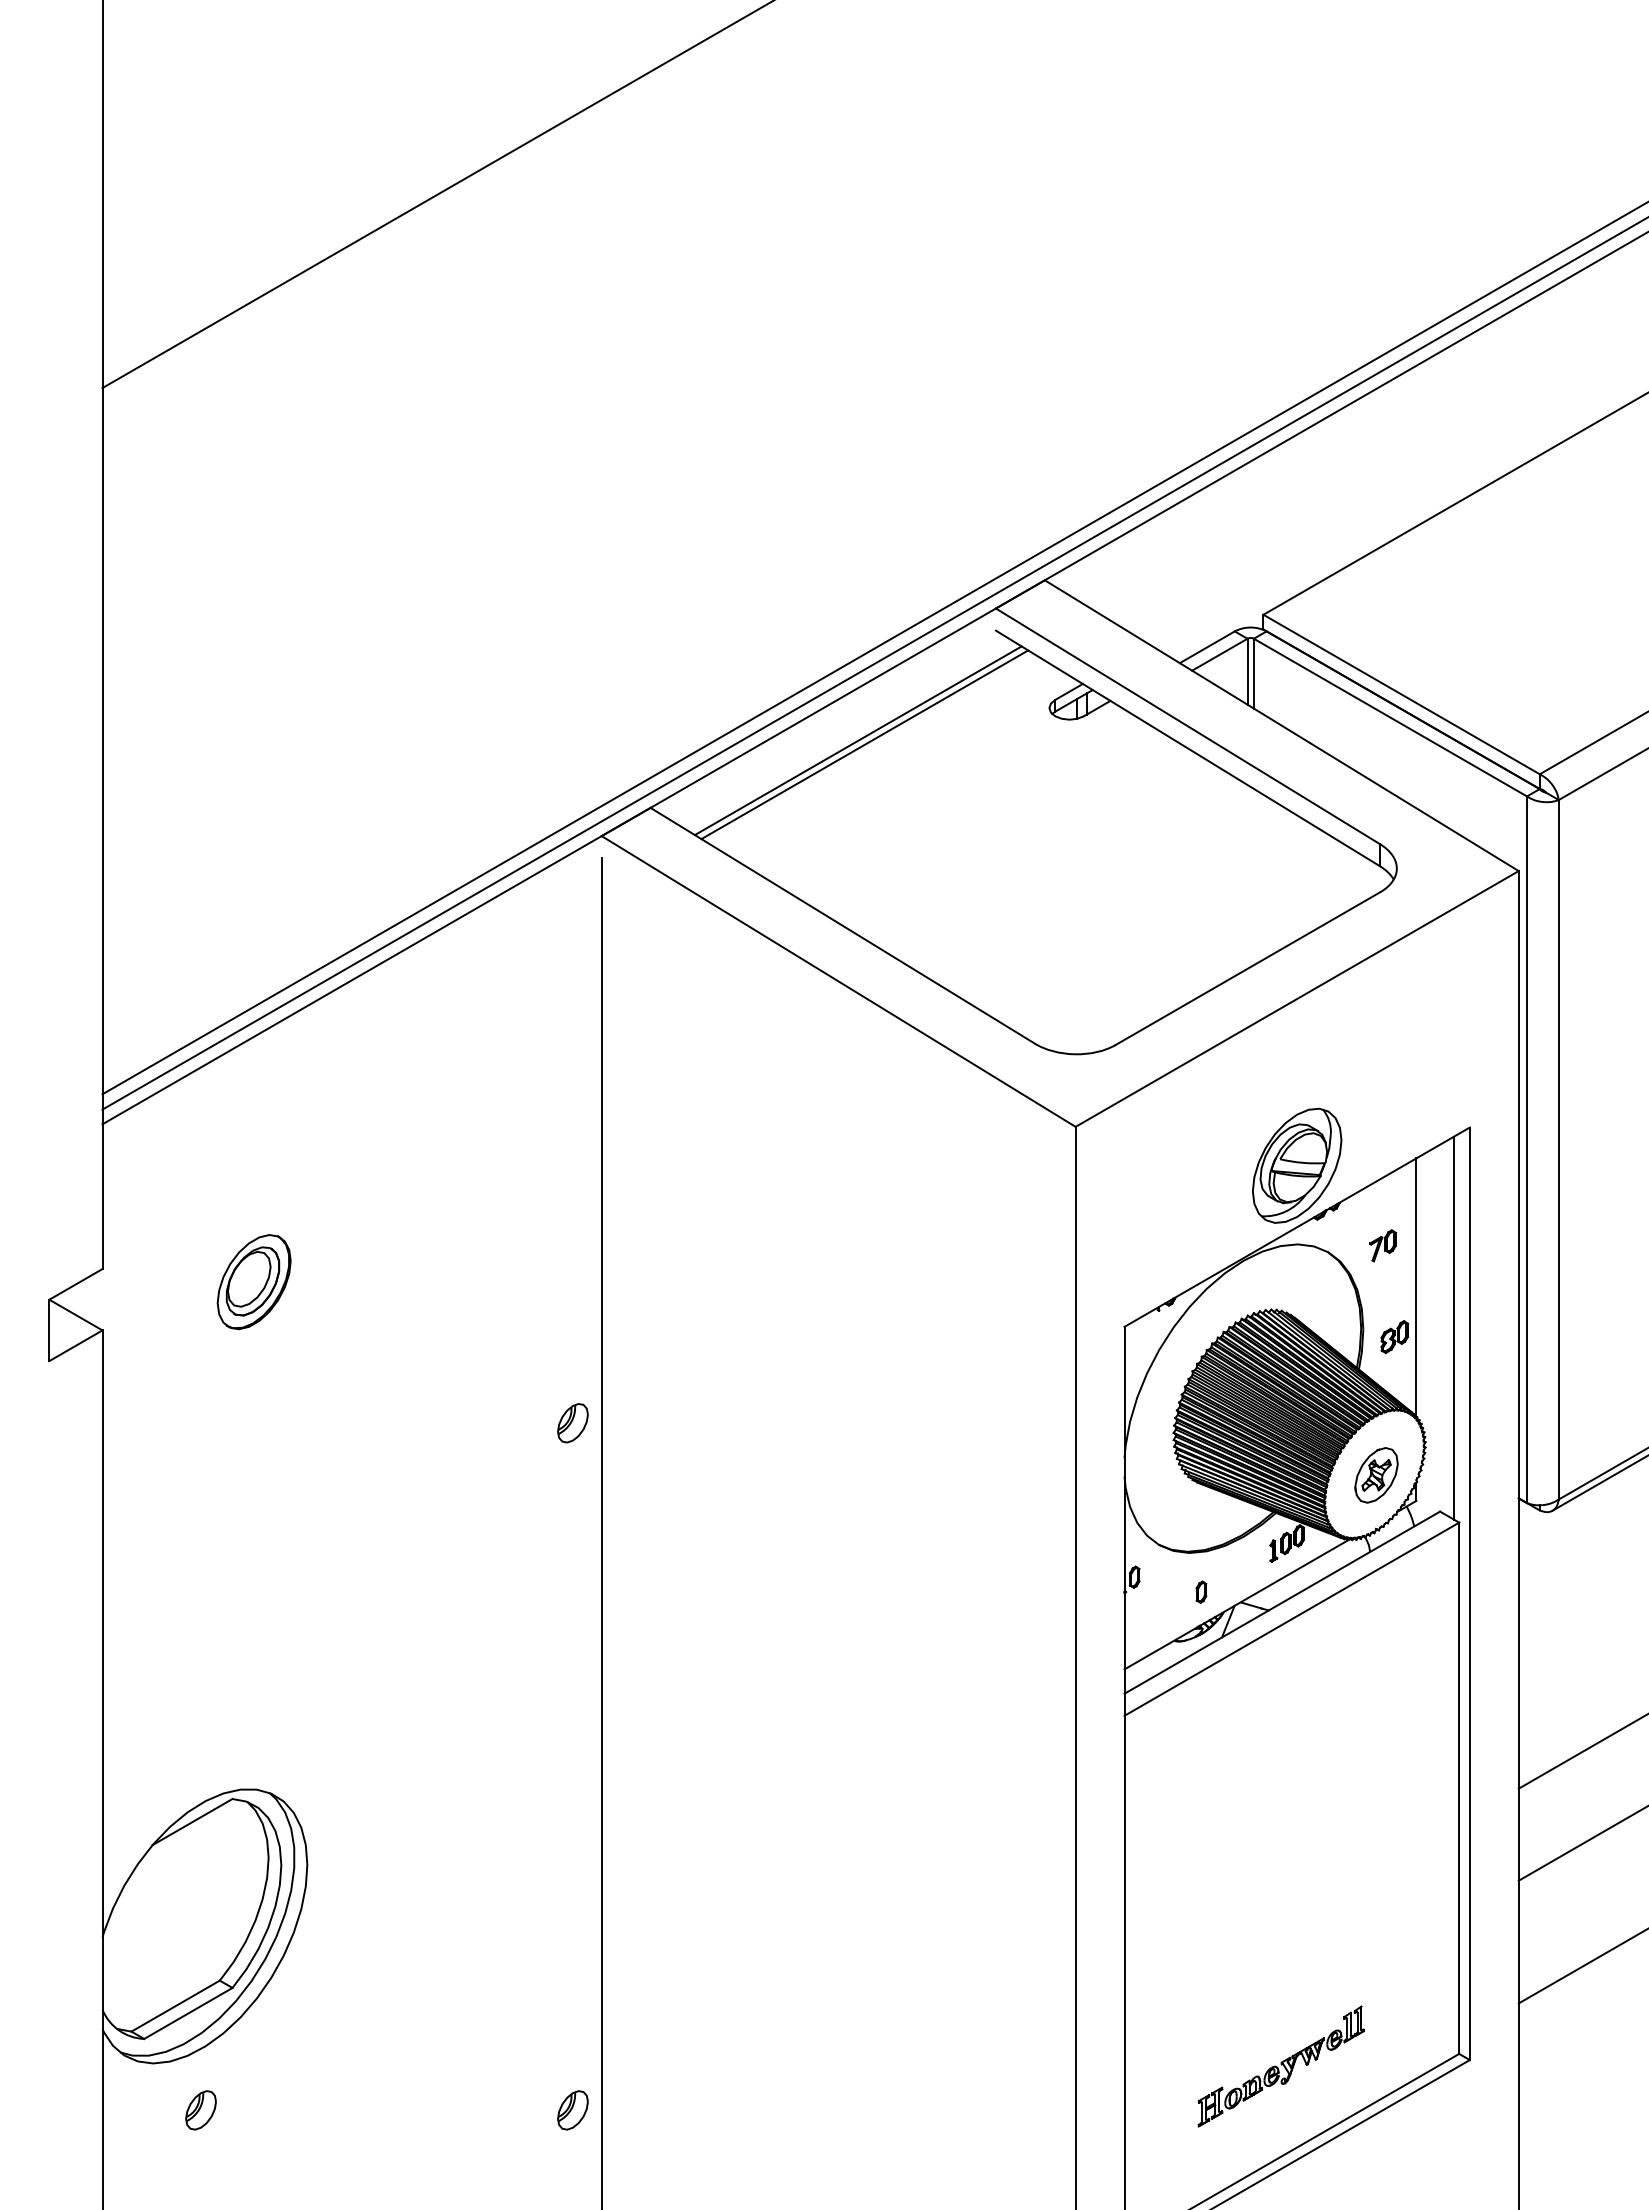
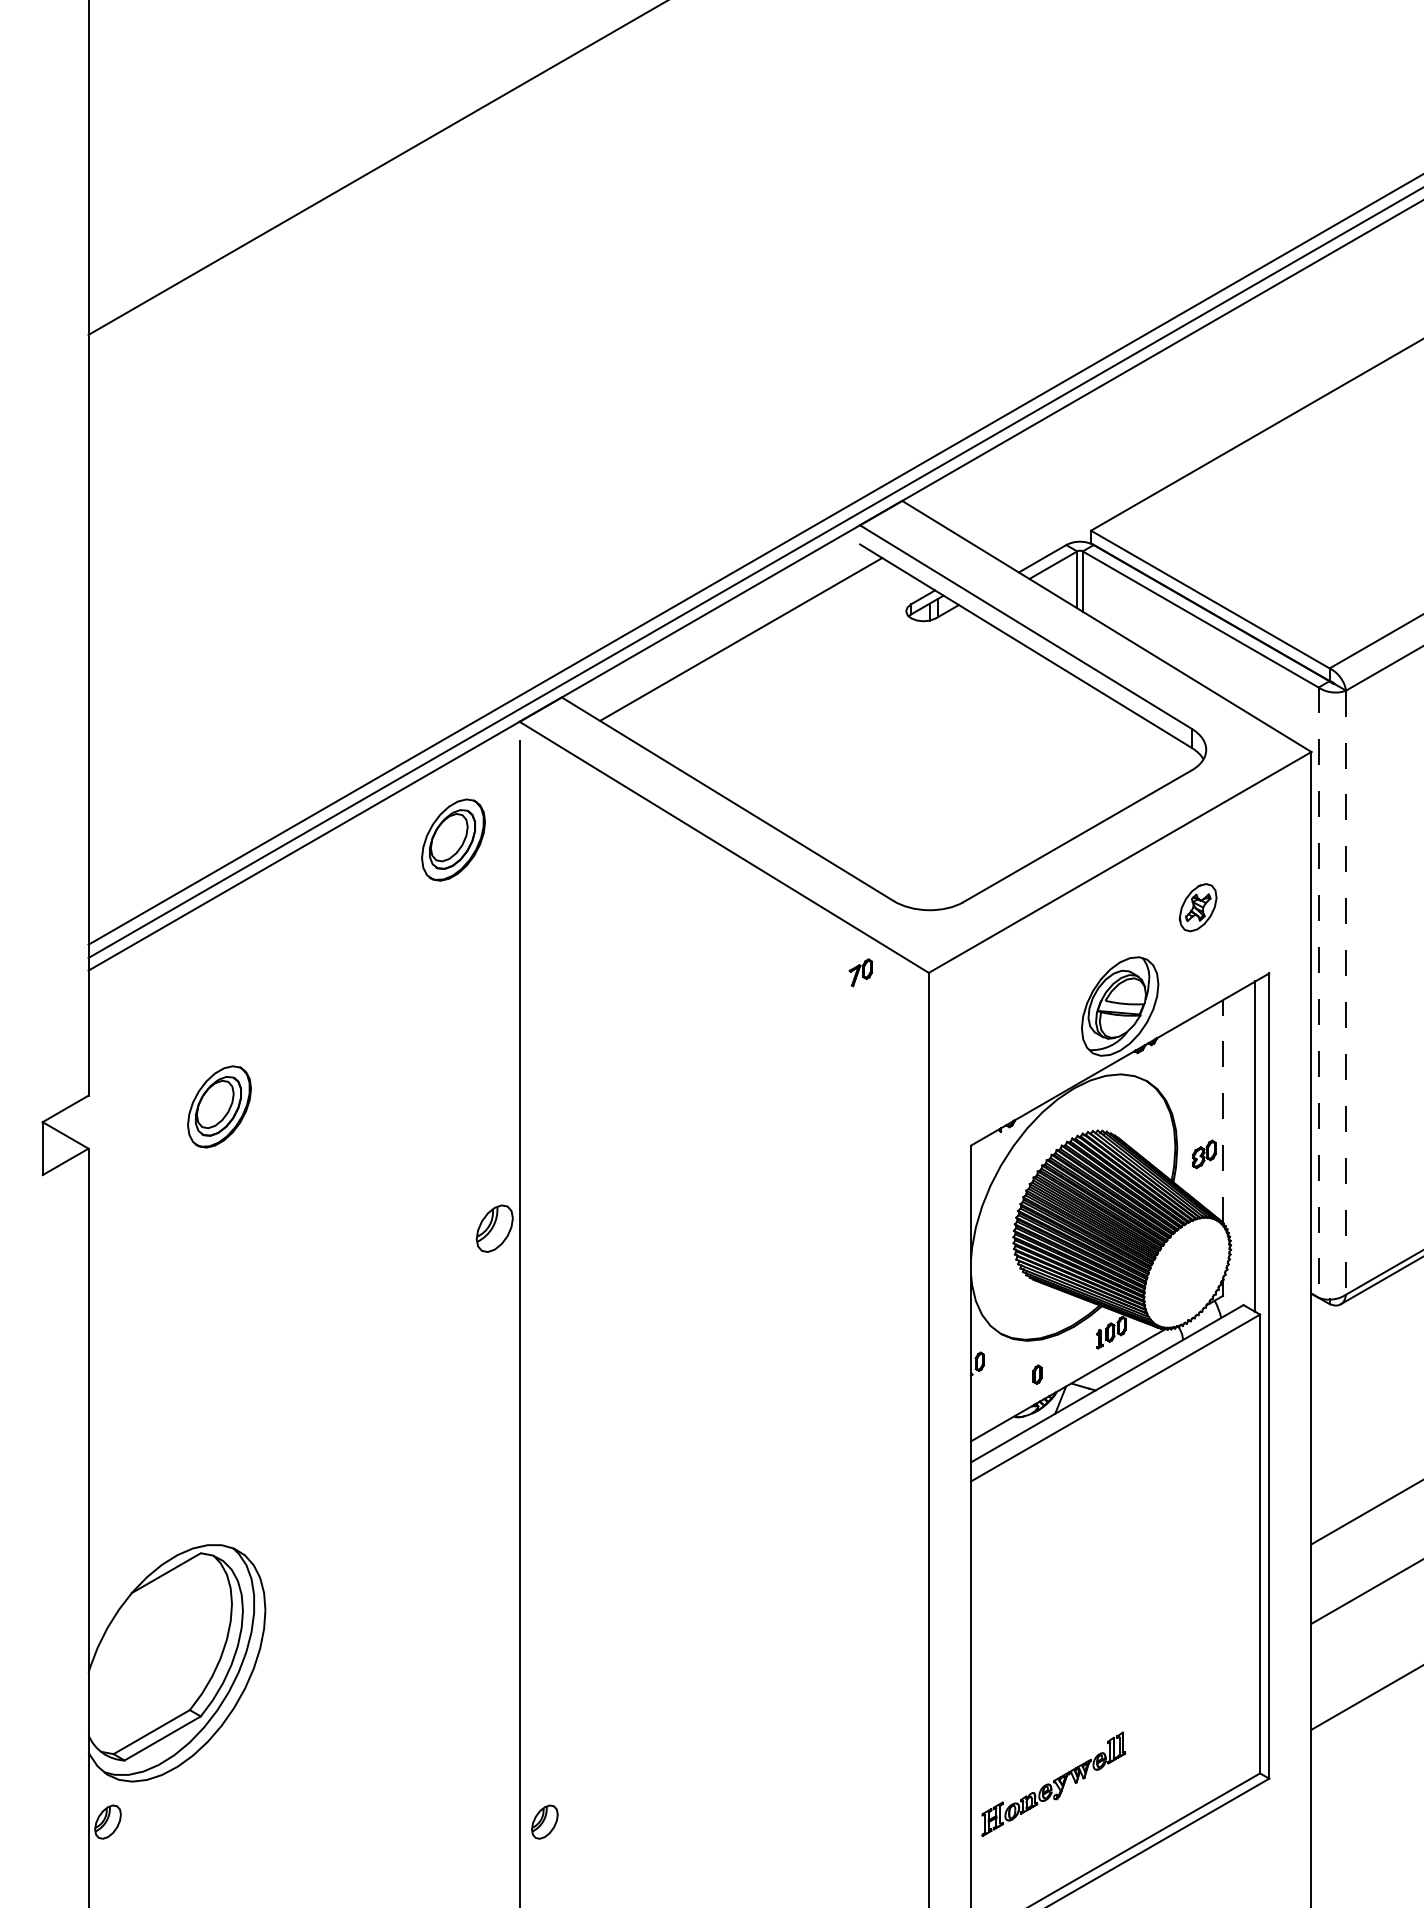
line: (864, 744) -> (746, 642), removed
part: (524, 973) -> (452, 840), added
line: (1558, 1149) -> (1345, 992), solid -> dashed
line: (1527, 1150) -> (1319, 993), solid -> dashed
part: (1382, 1245) -> (860, 972), moved
line: (1416, 1287) -> (1223, 1111), solid -> dashed
part: (572, 1423) -> (494, 1229), size x1.4
part: (1376, 1475) -> (1198, 907), moved
part: (1280, 2066) -> (1053, 1784), moved
part: (200, 2110) -> (107, 1822), moved
part: (572, 2110) -> (544, 1822), moved

